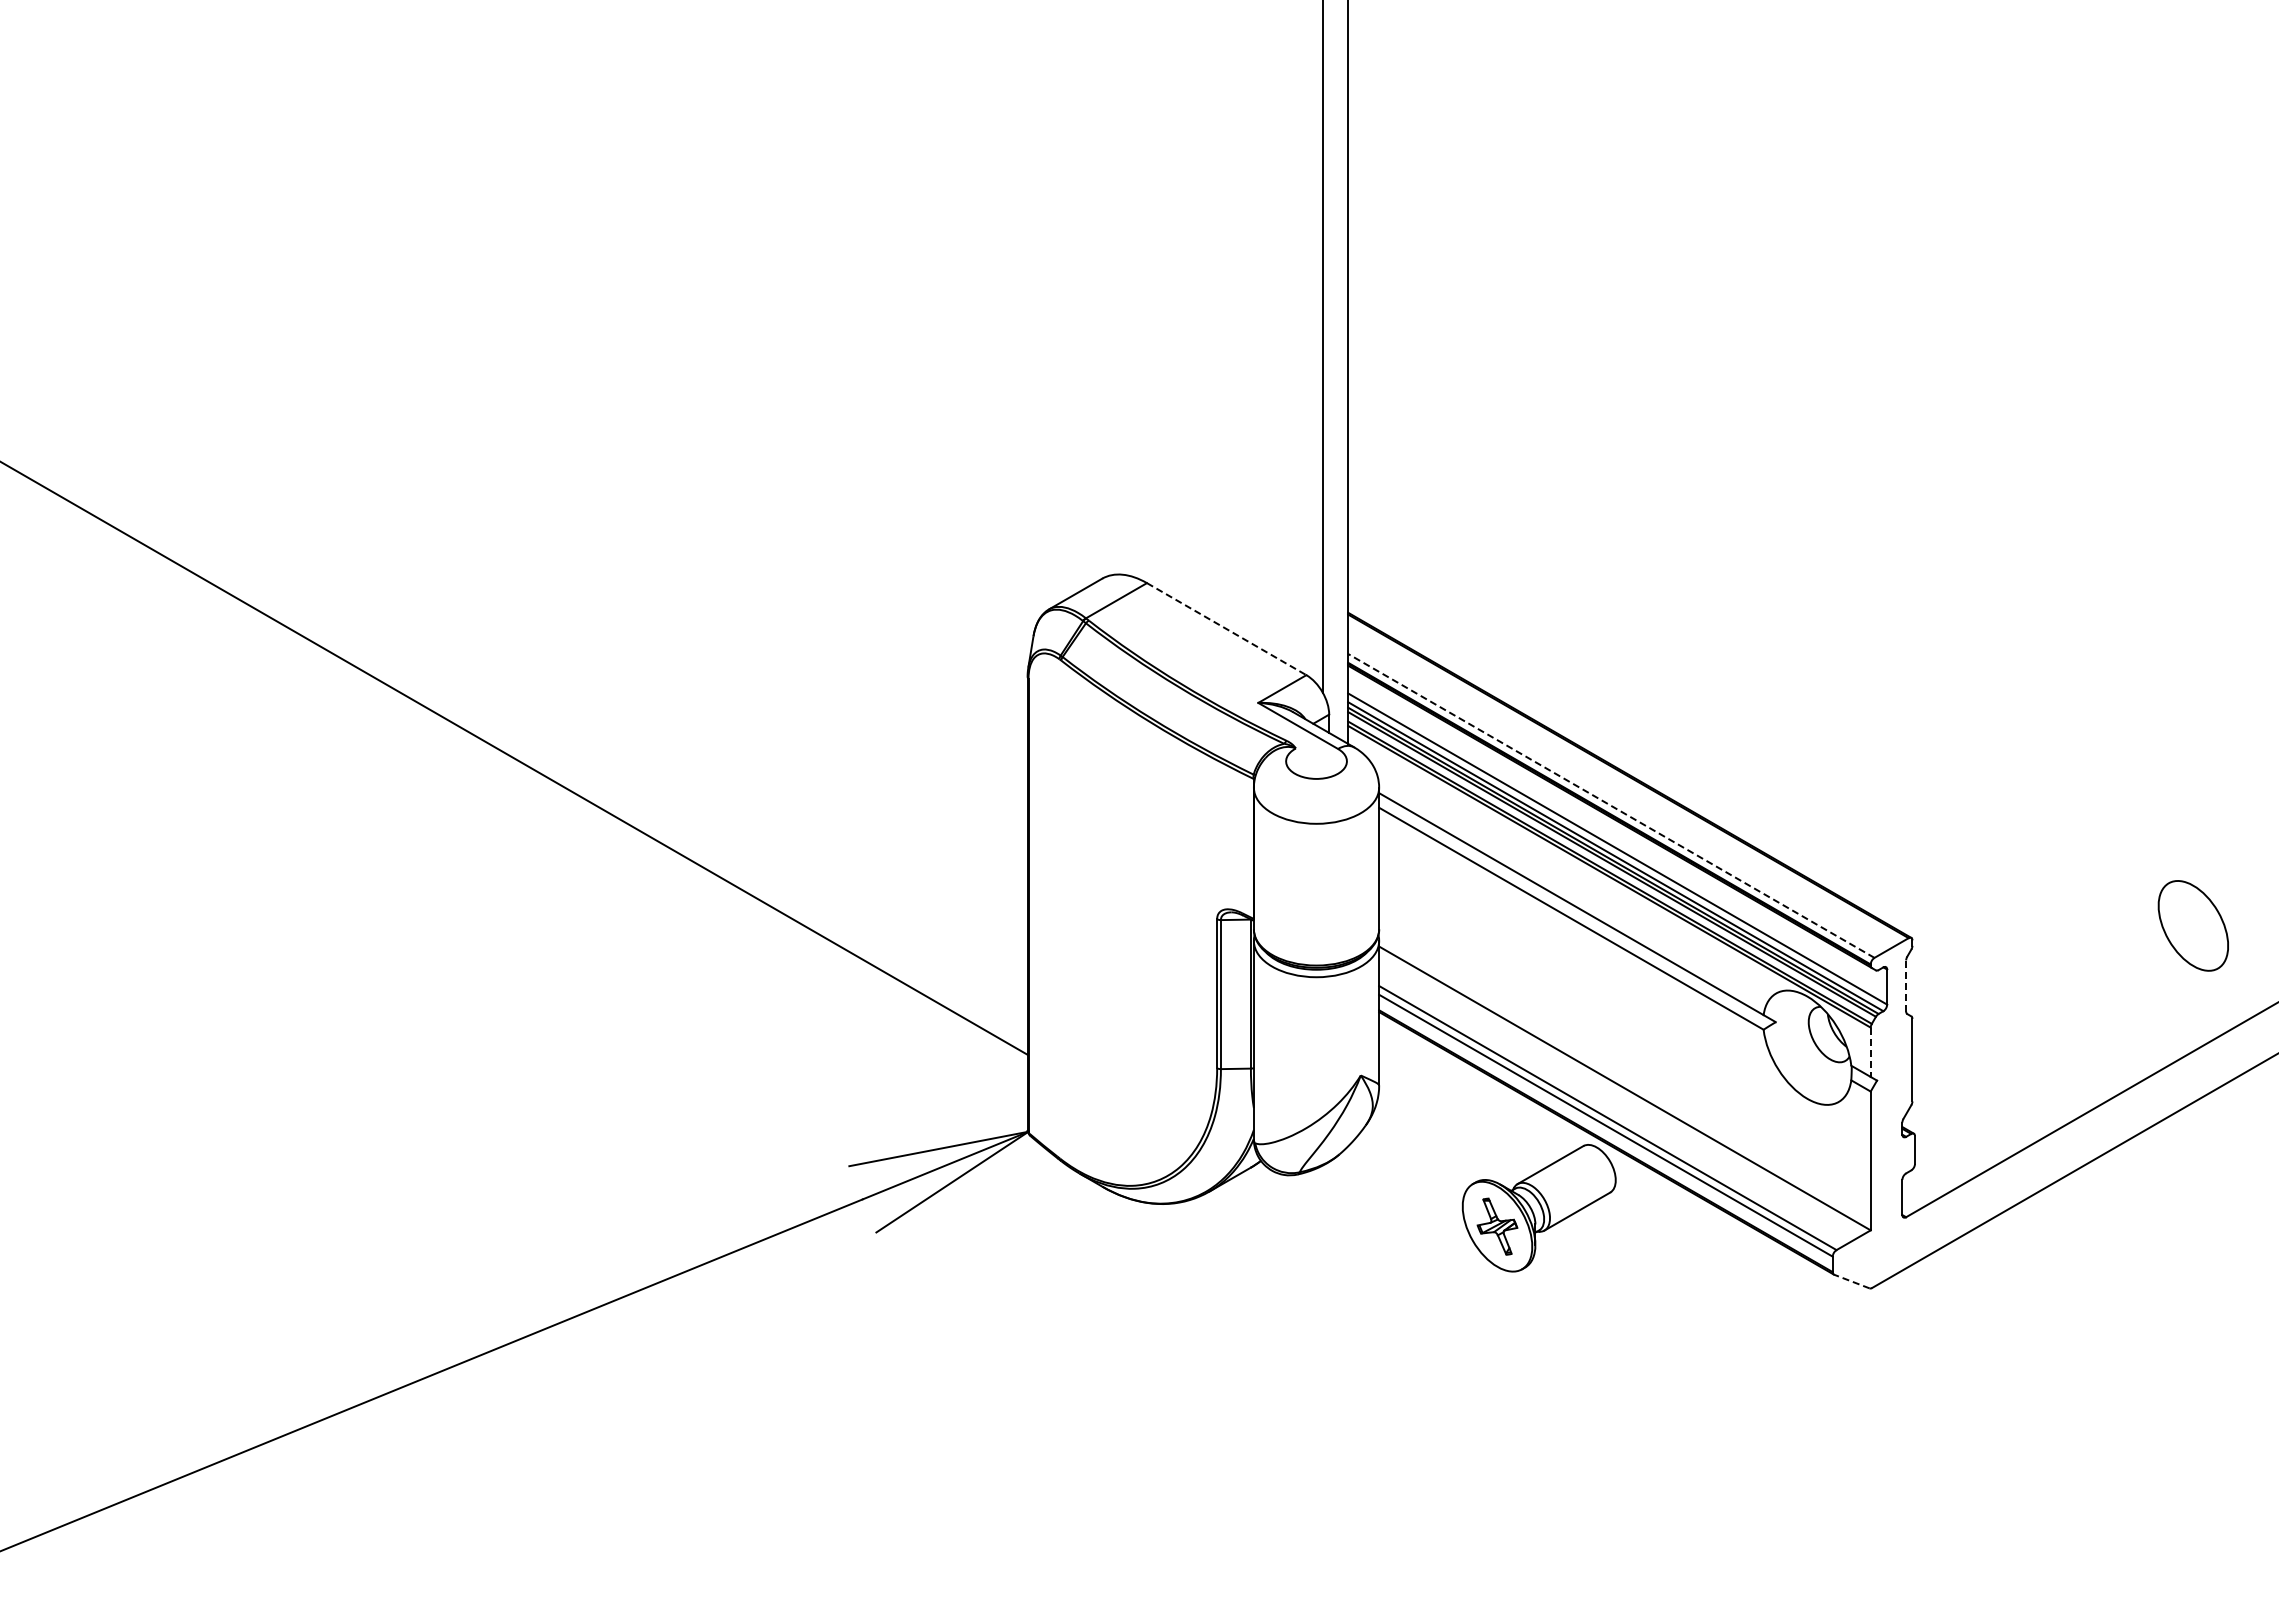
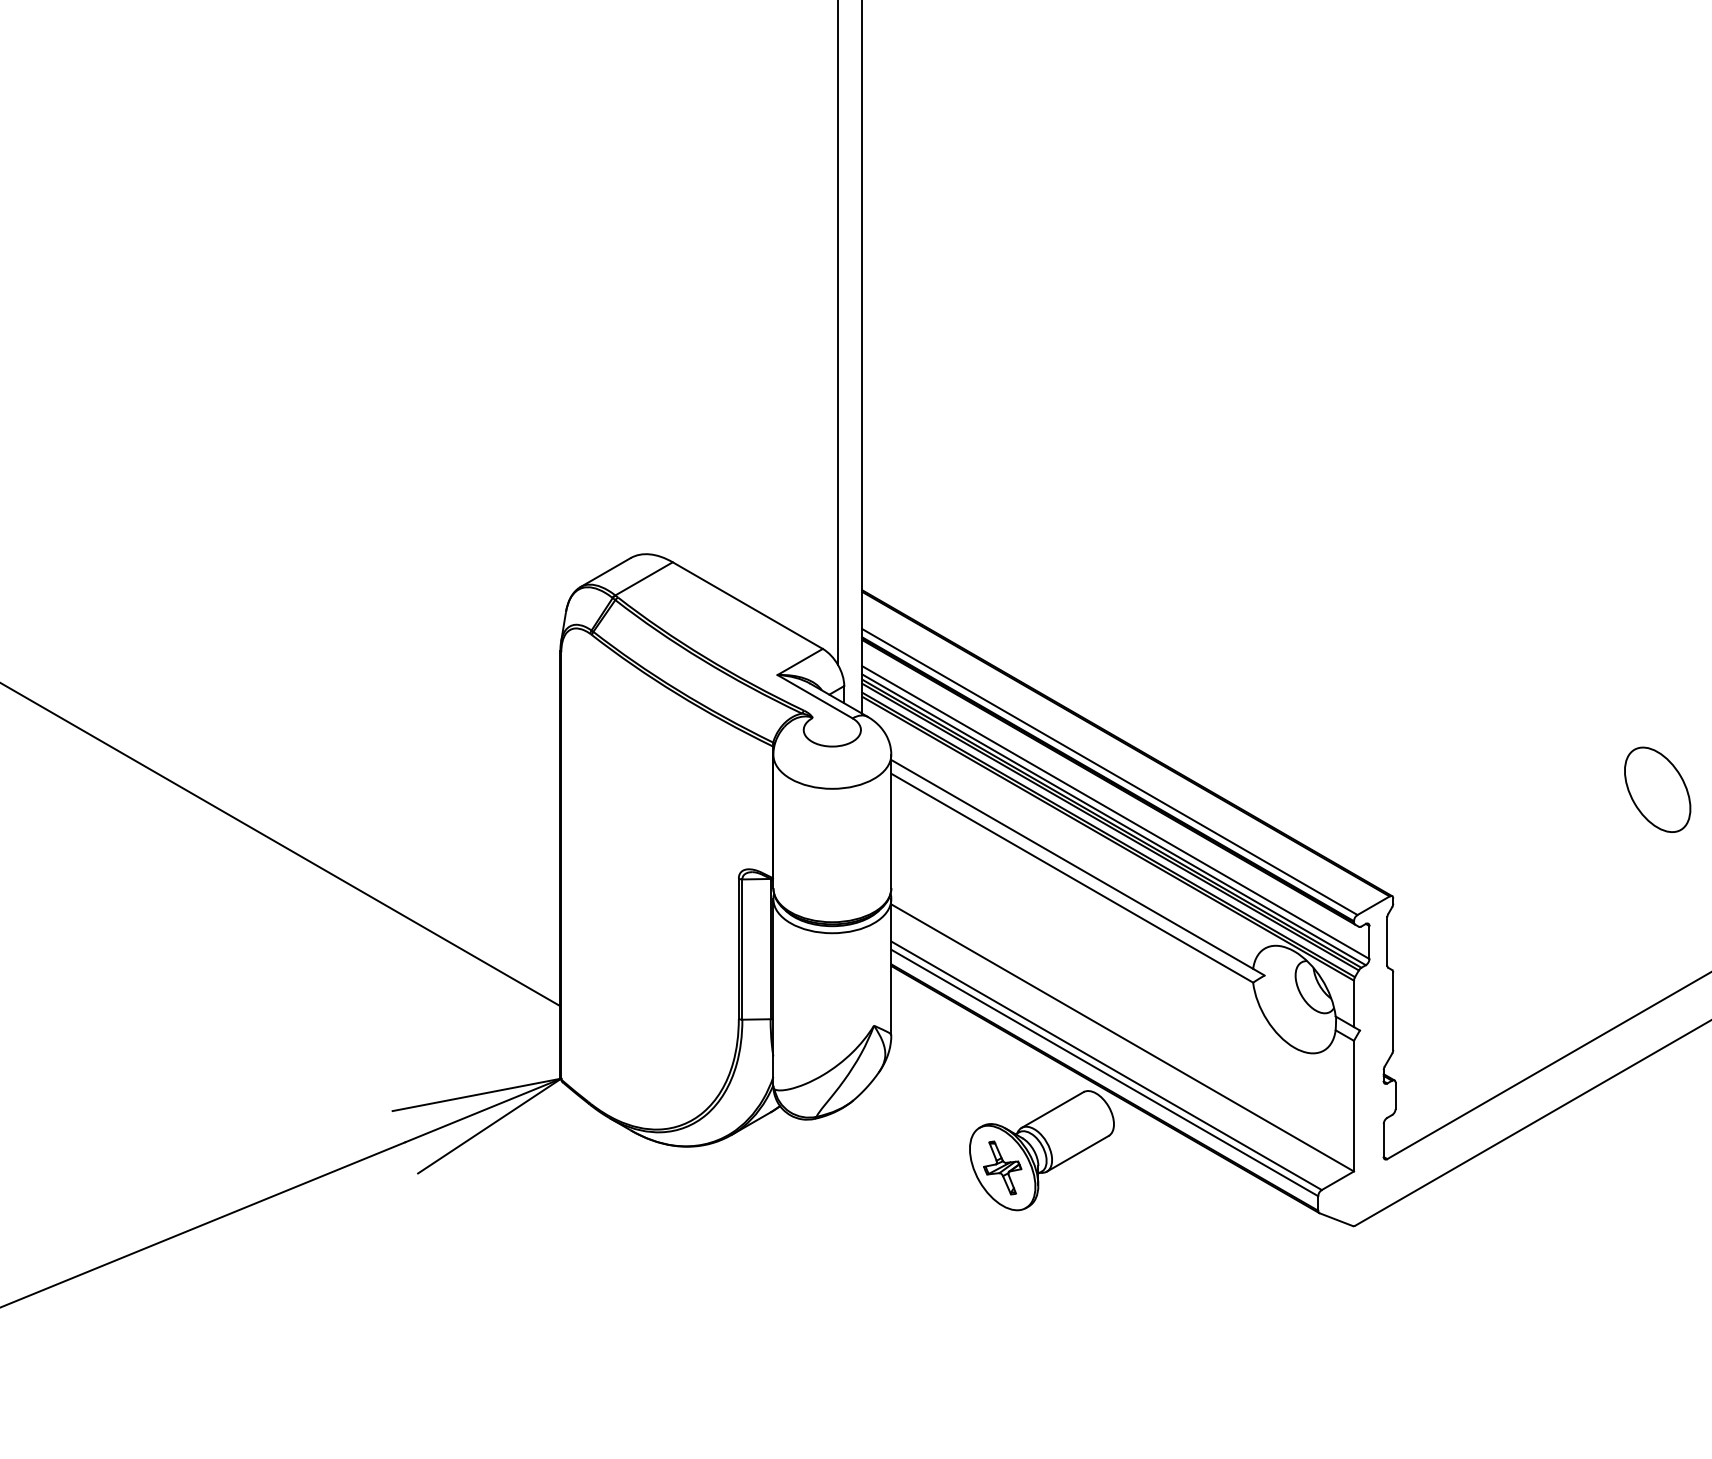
line: (1227, 629) -> (748, 605), dashed -> solid
line: (1611, 805) -> (1109, 771), dashed -> solid
part: (2192, 925) -> (1656, 789), moved
line: (1906, 986) -> (1387, 941), dashed -> solid
line: (1870, 1052) -> (1353, 1004), dashed -> solid
line: (1851, 1281) -> (1335, 1219), dashed -> solid

